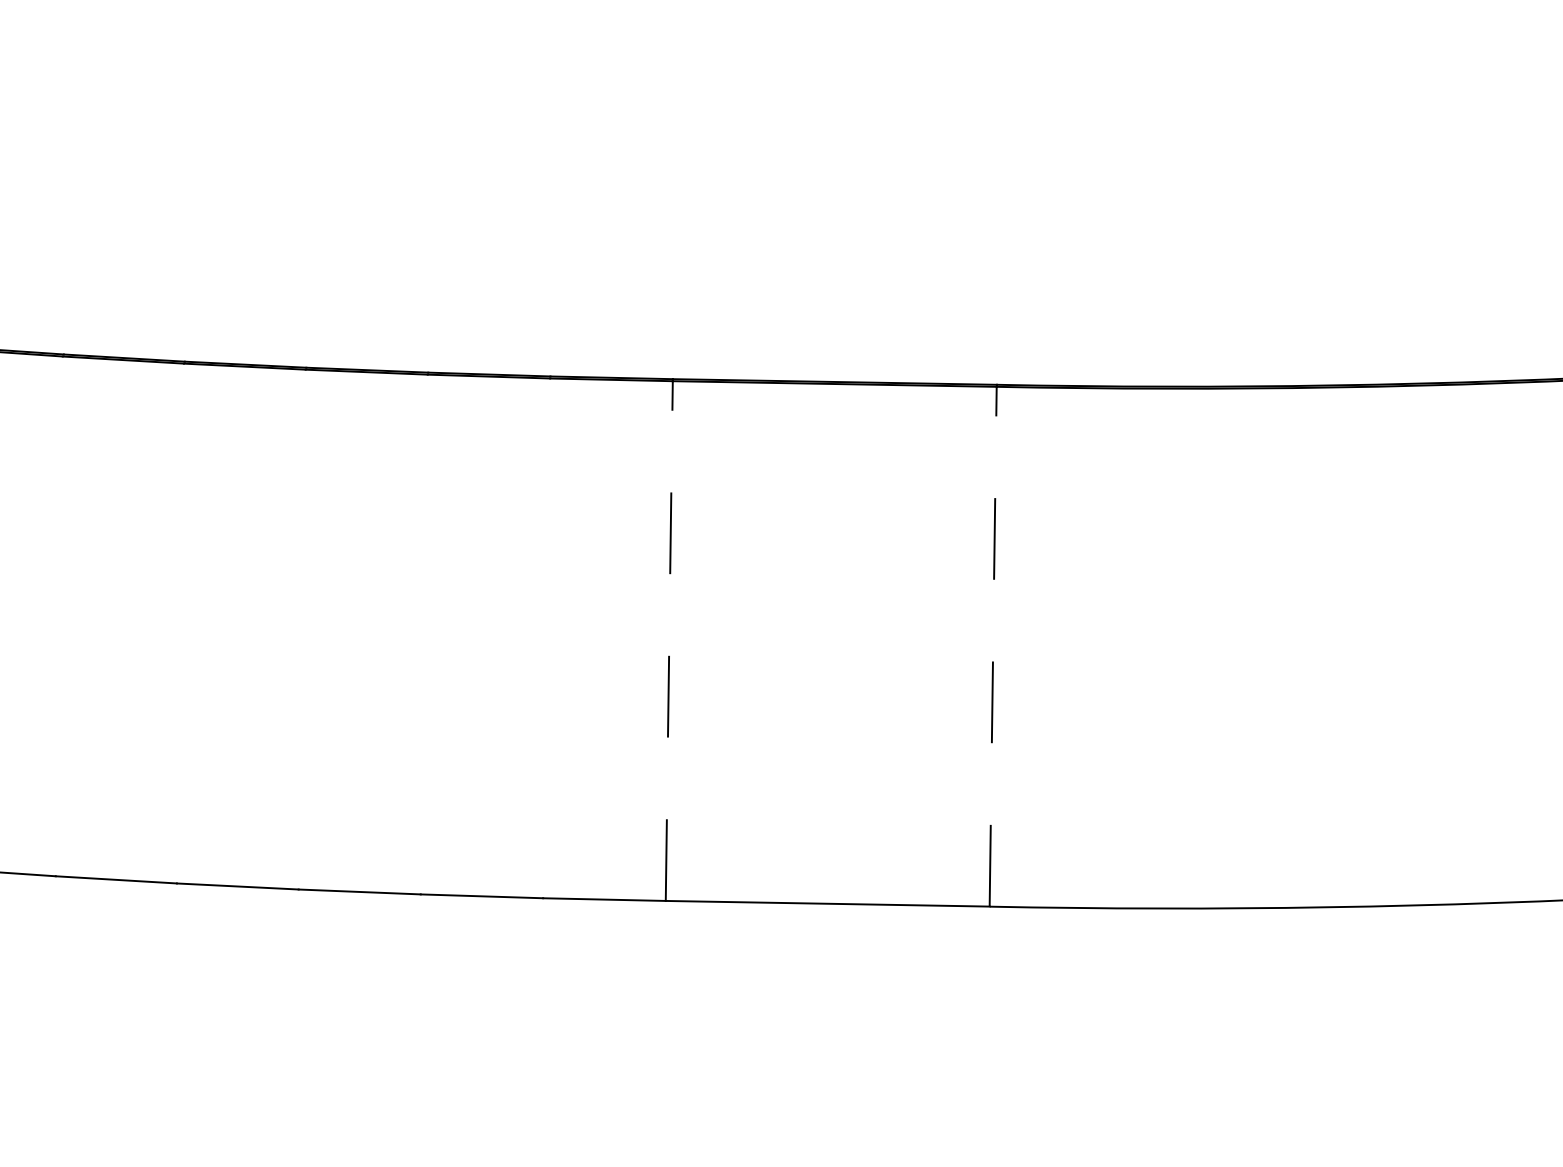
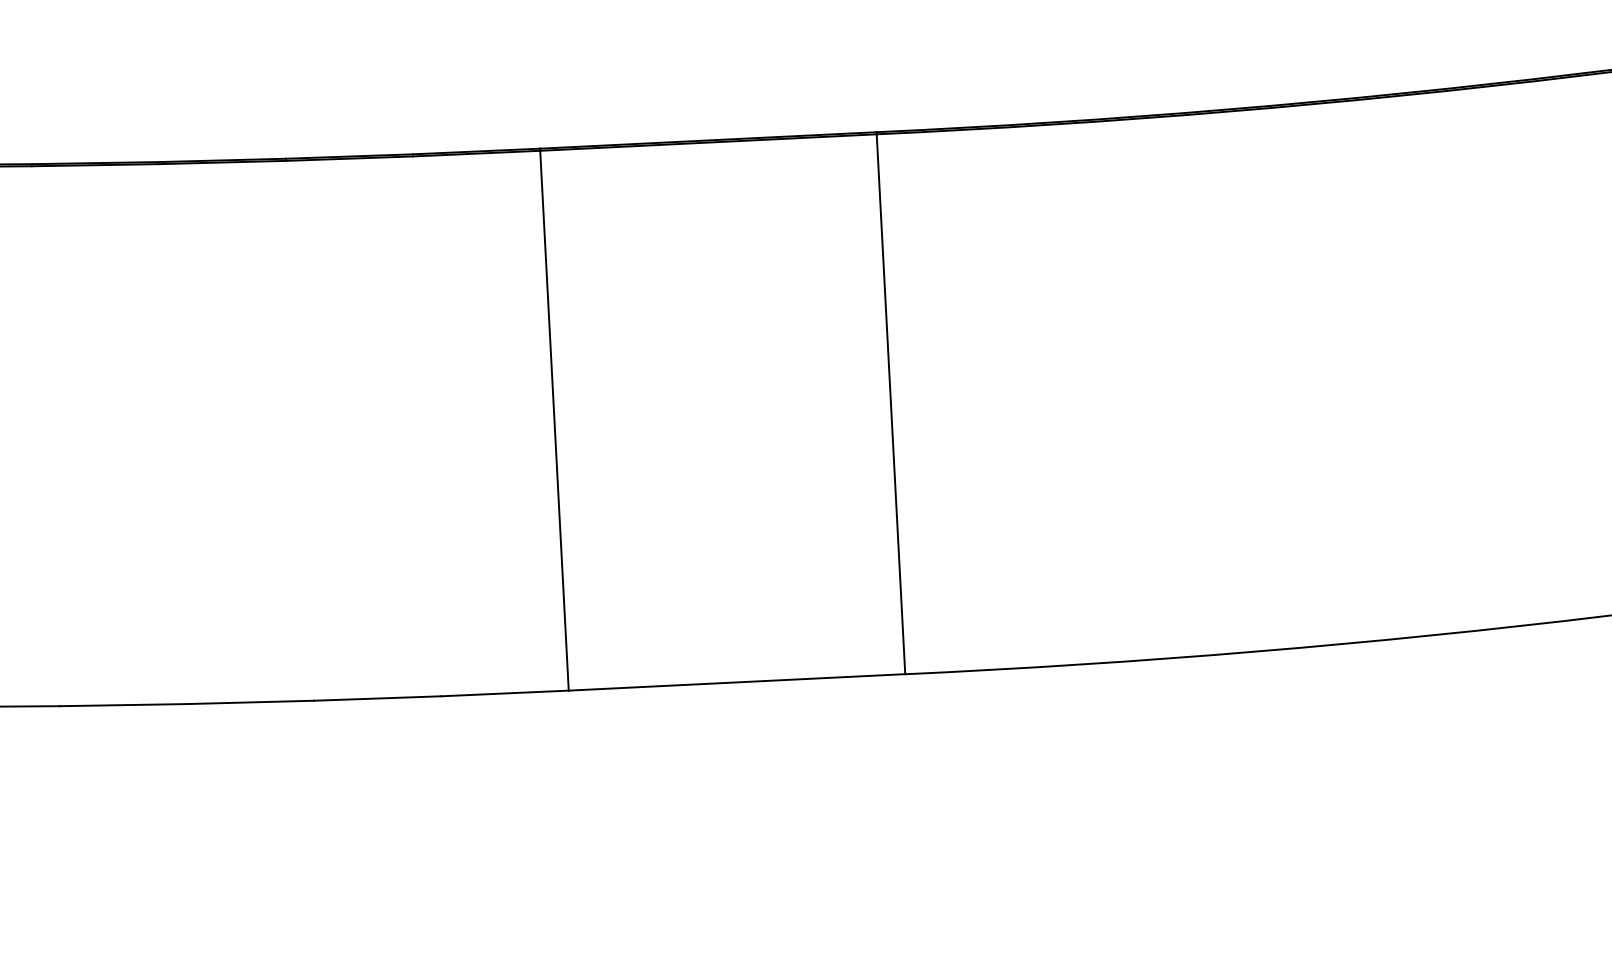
line: (669, 641) -> (554, 421), dashed -> solid
line: (993, 646) -> (891, 403), dashed -> solid

